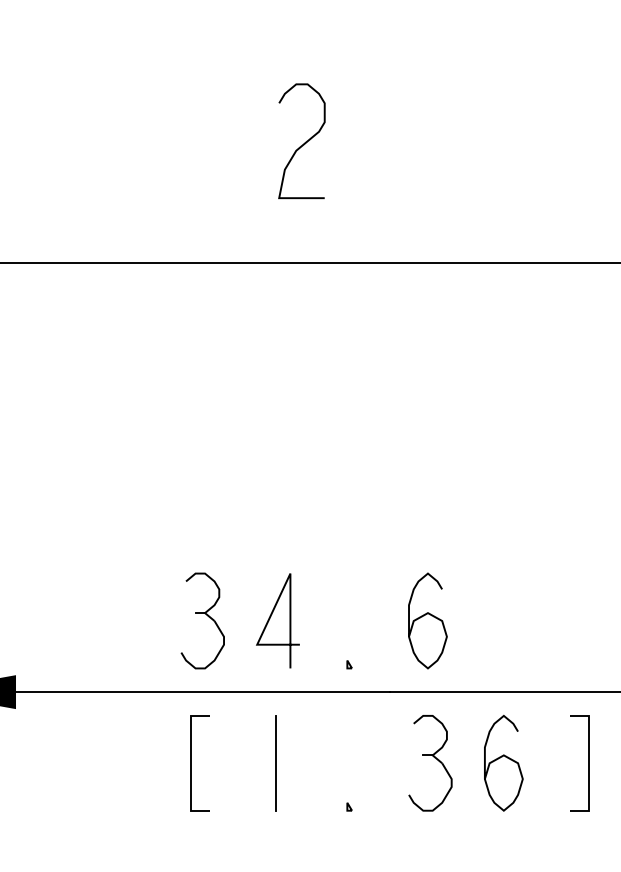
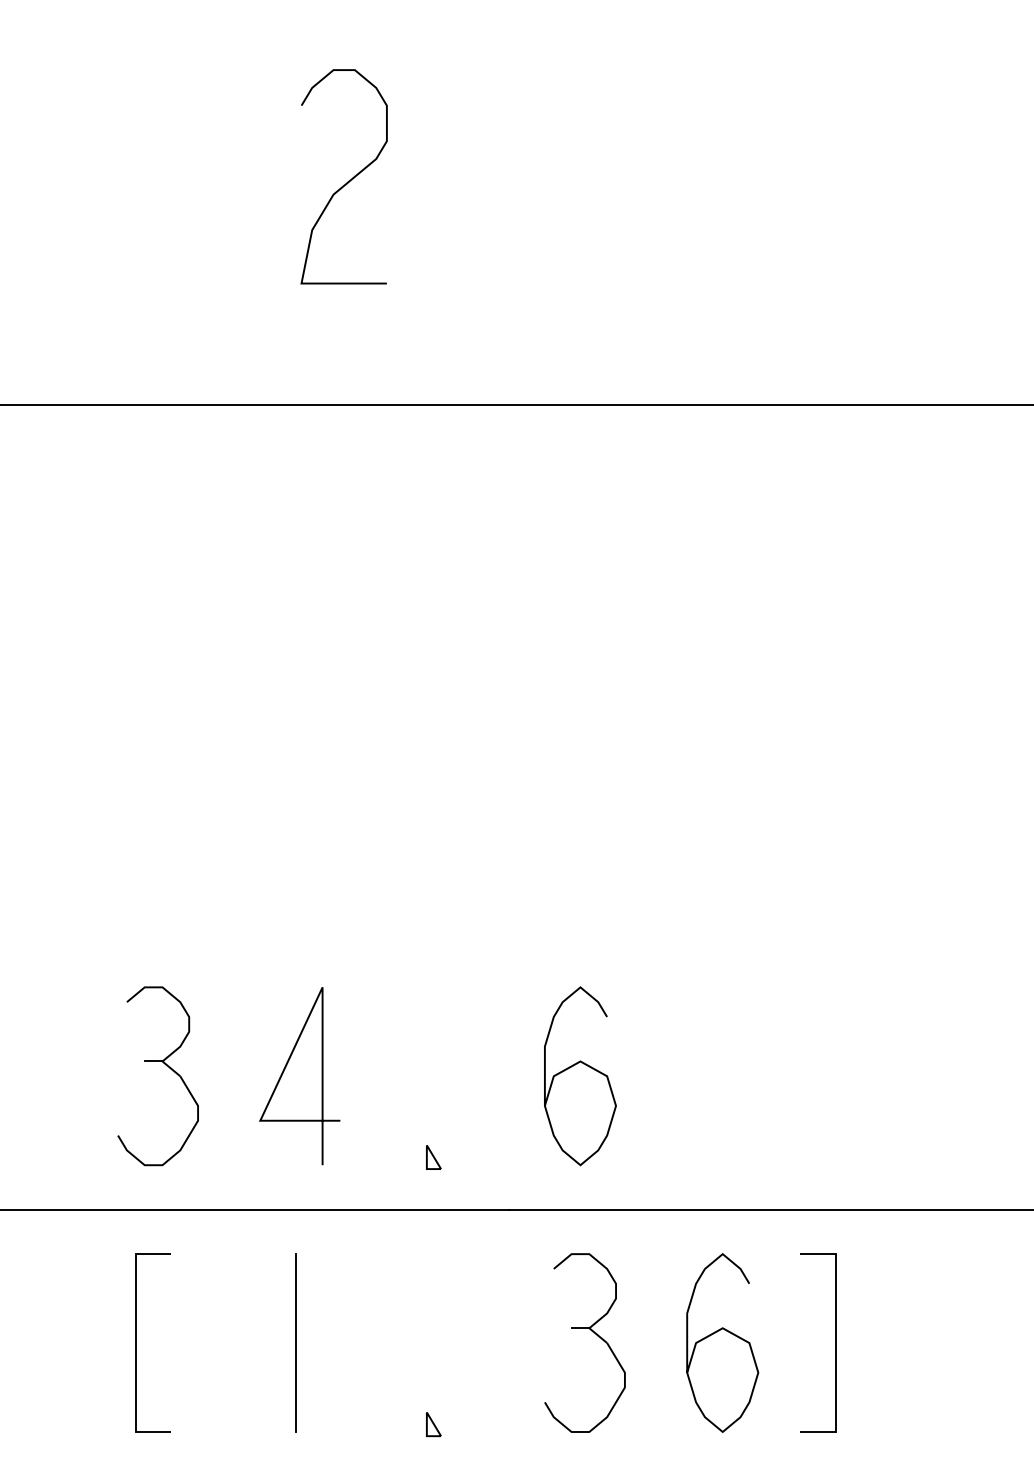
part: (349, 664) -> (433, 1157), size x1.6
line: (588, 763) -> (834, 1343), moved
part: (349, 806) -> (433, 1424), size x1.6

